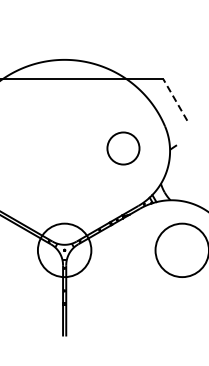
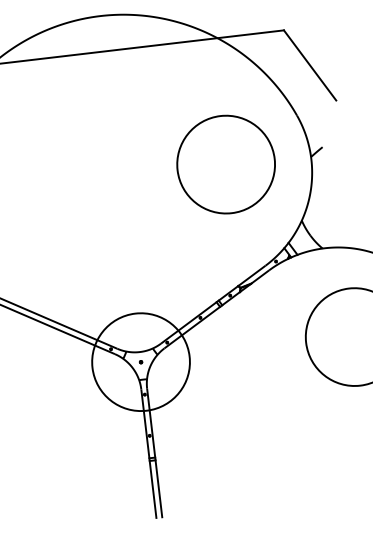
line: (175, 100) -> (310, 66), dashed -> solid
circle: (123, 148) -> (226, 164), size x1.67

